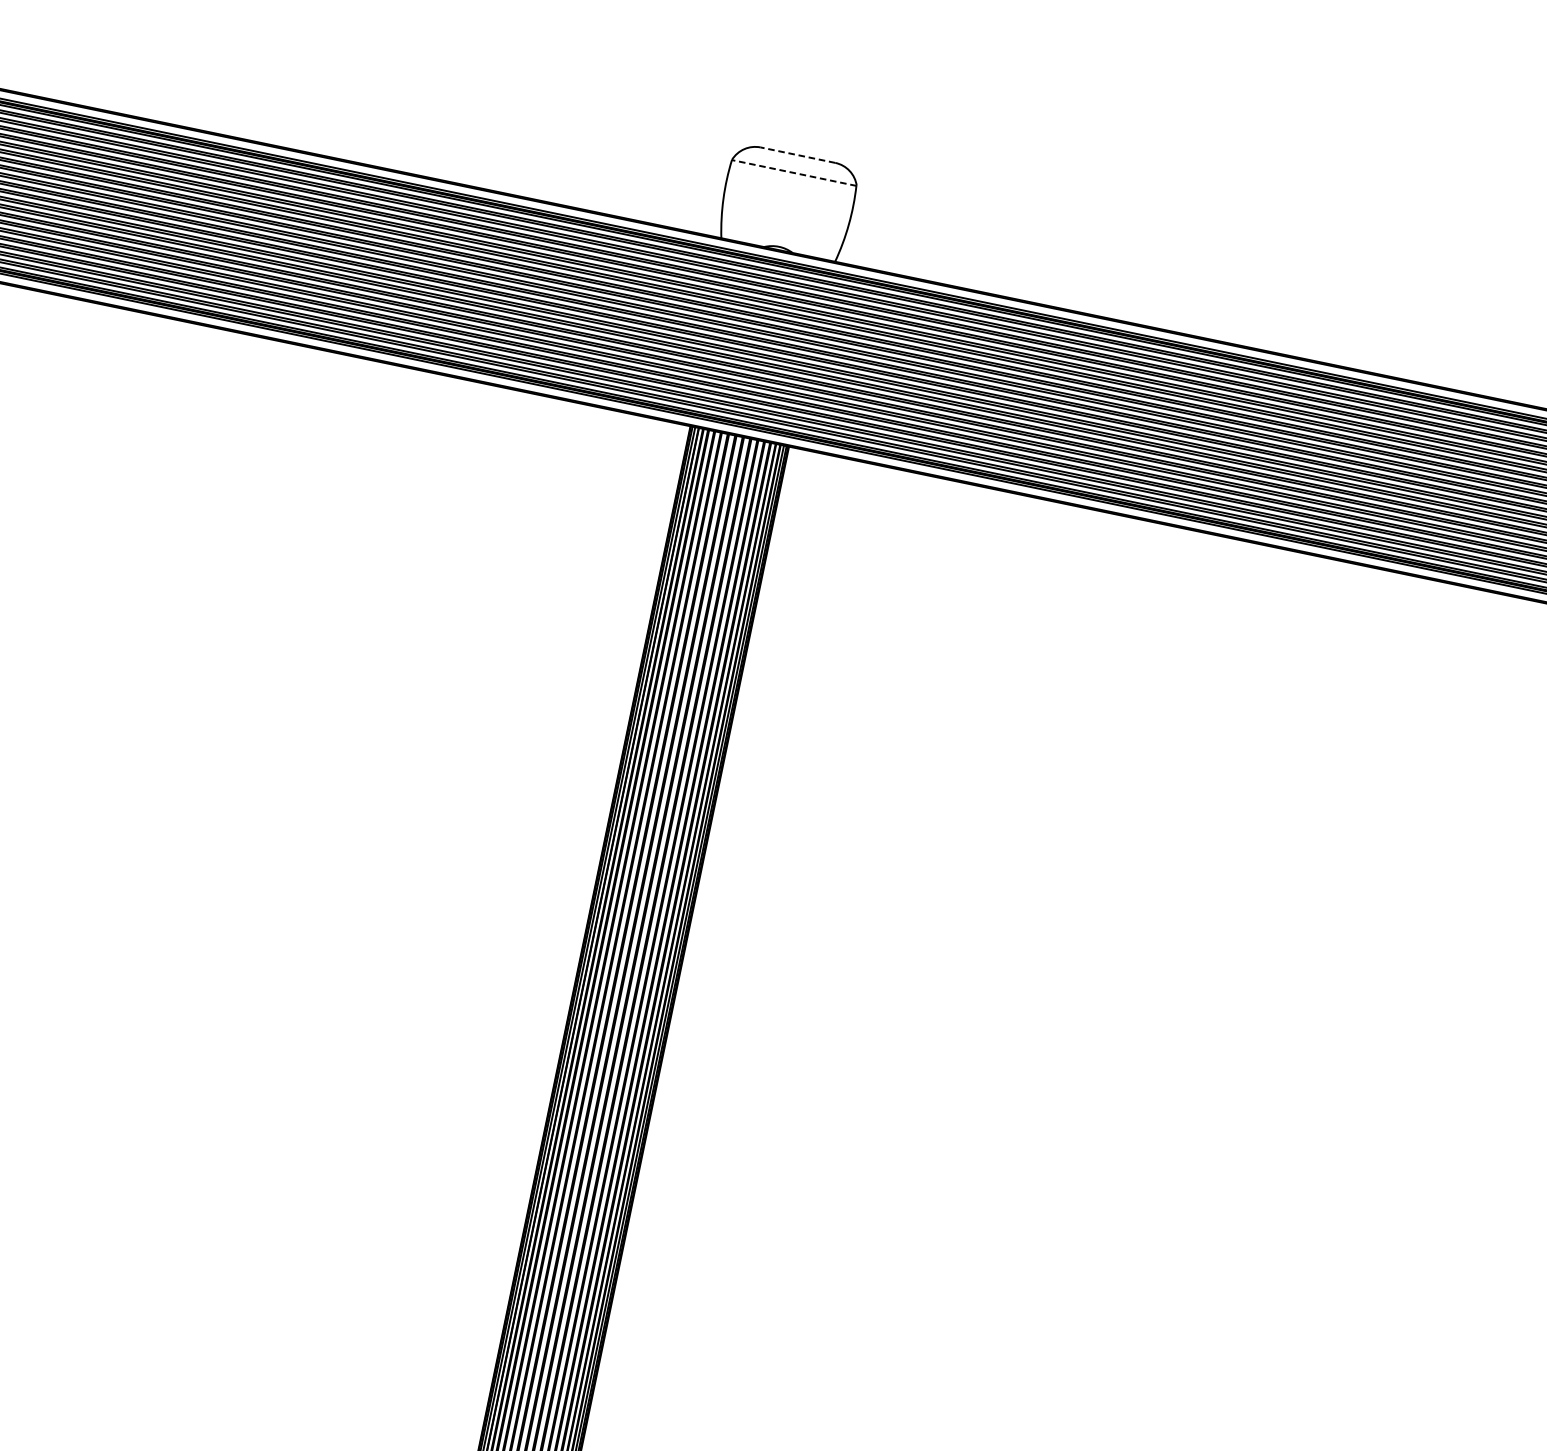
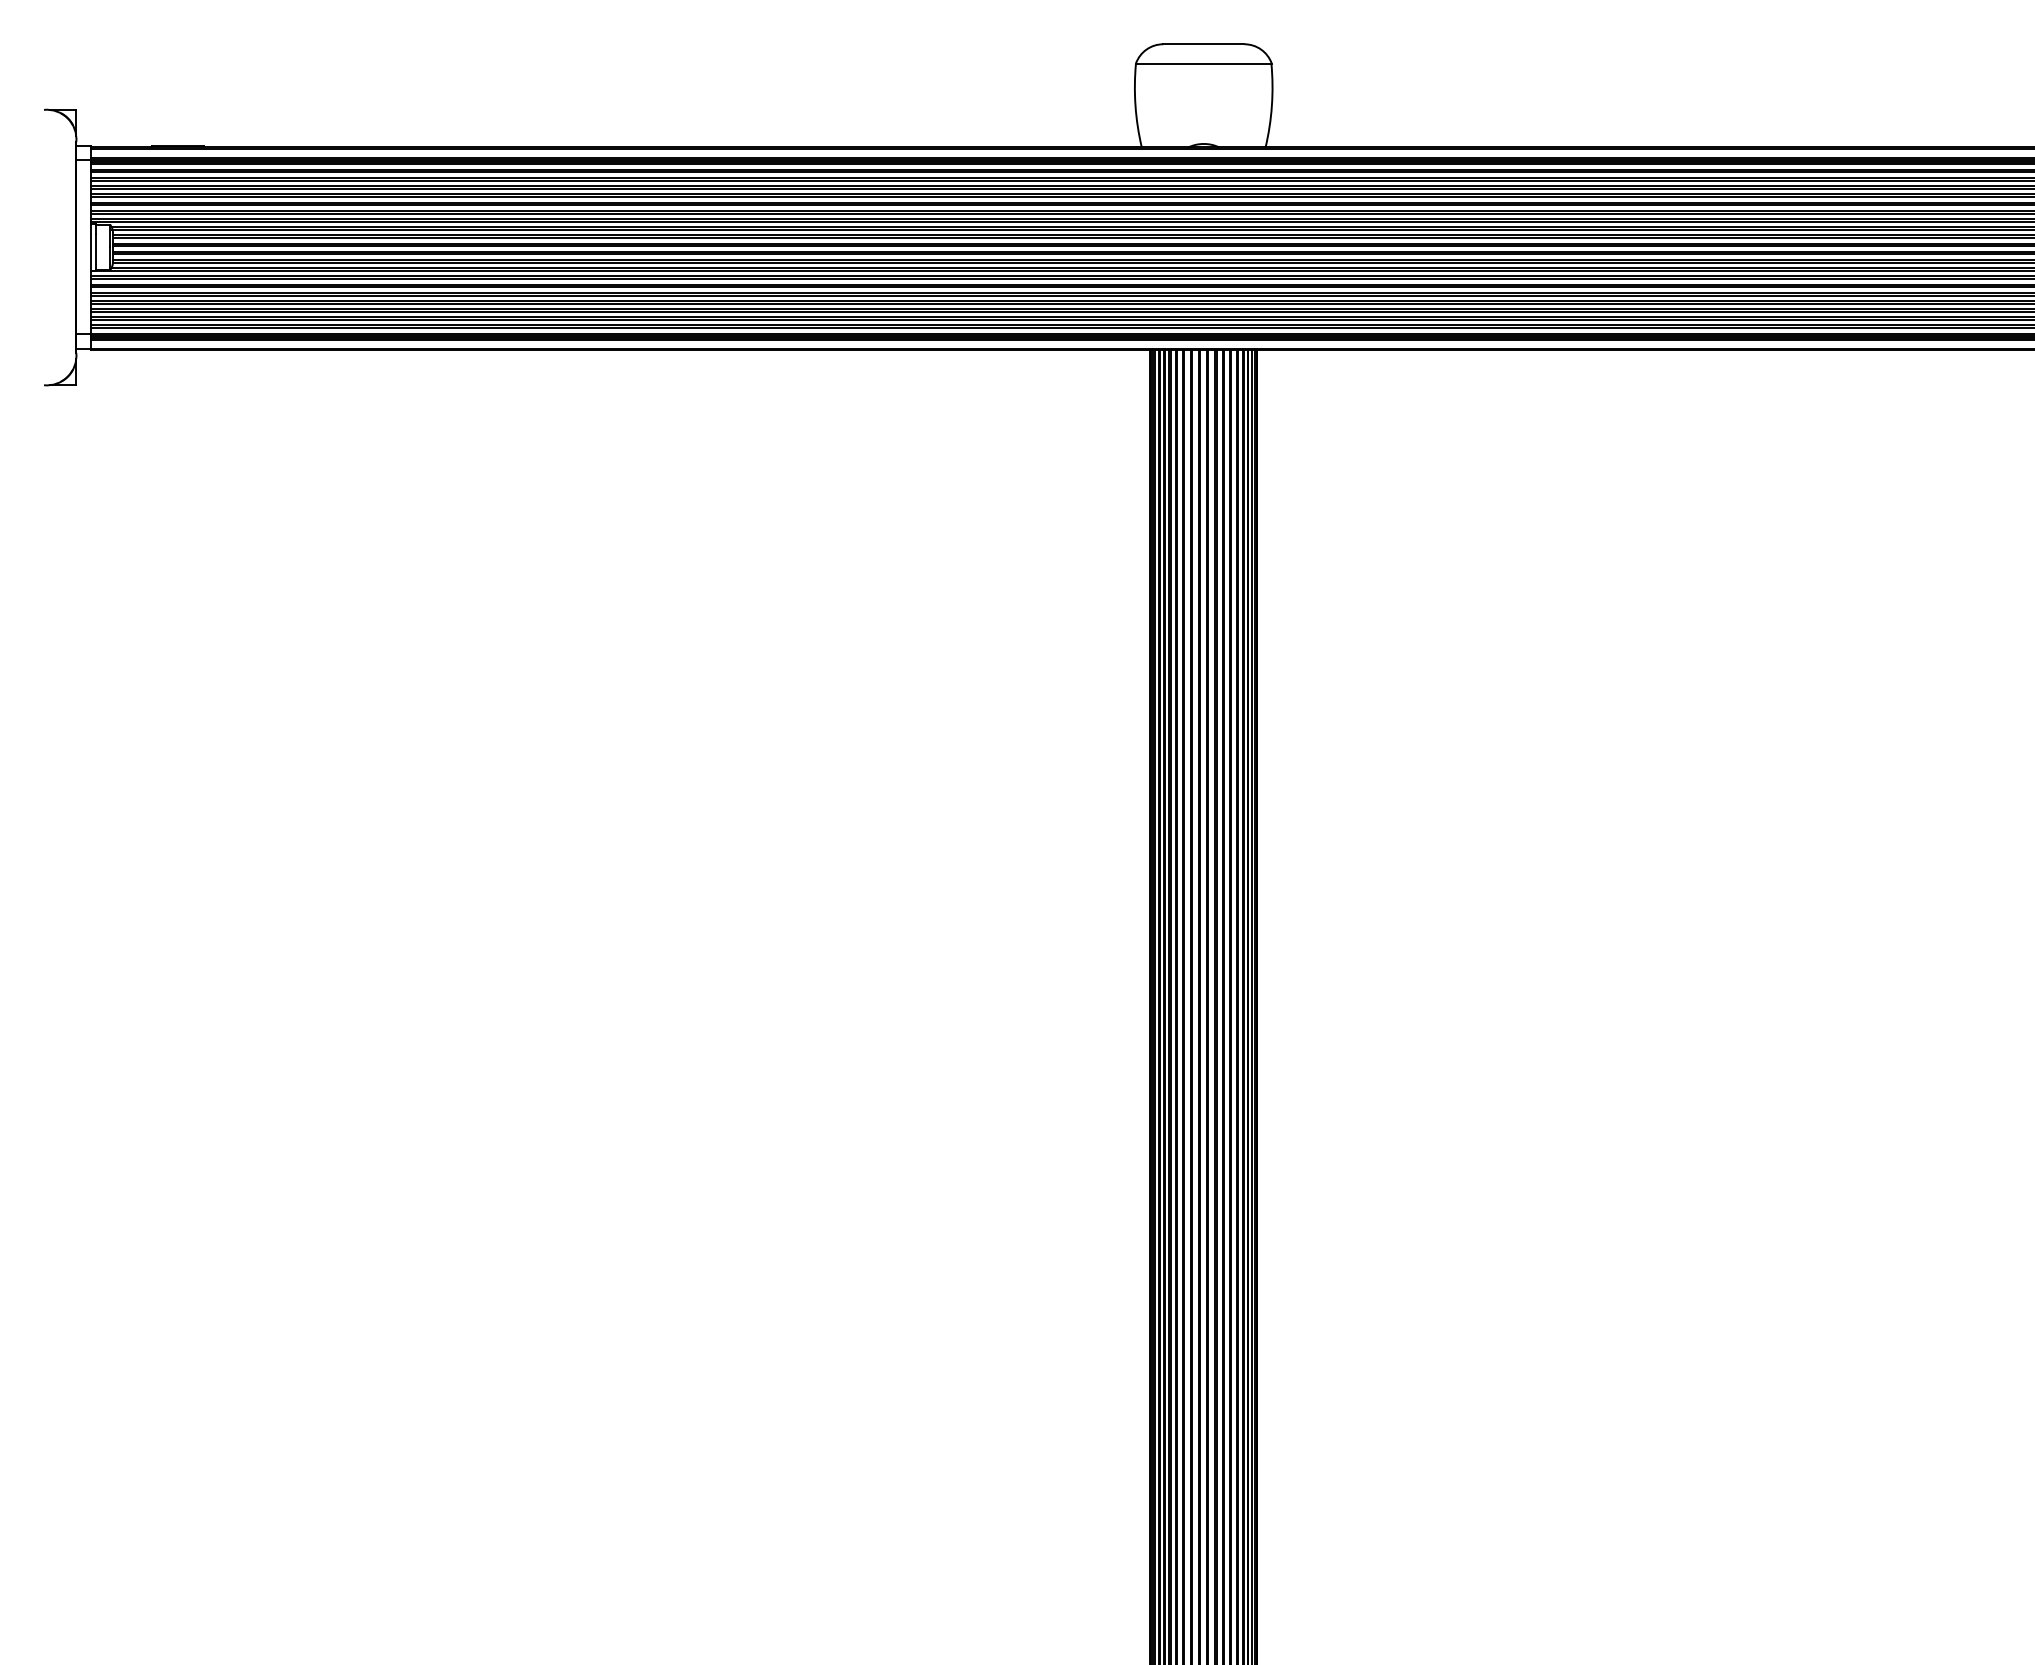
line: (797, 155) -> (1203, 44), dashed -> solid
line: (794, 172) -> (1203, 63), dashed -> solid

